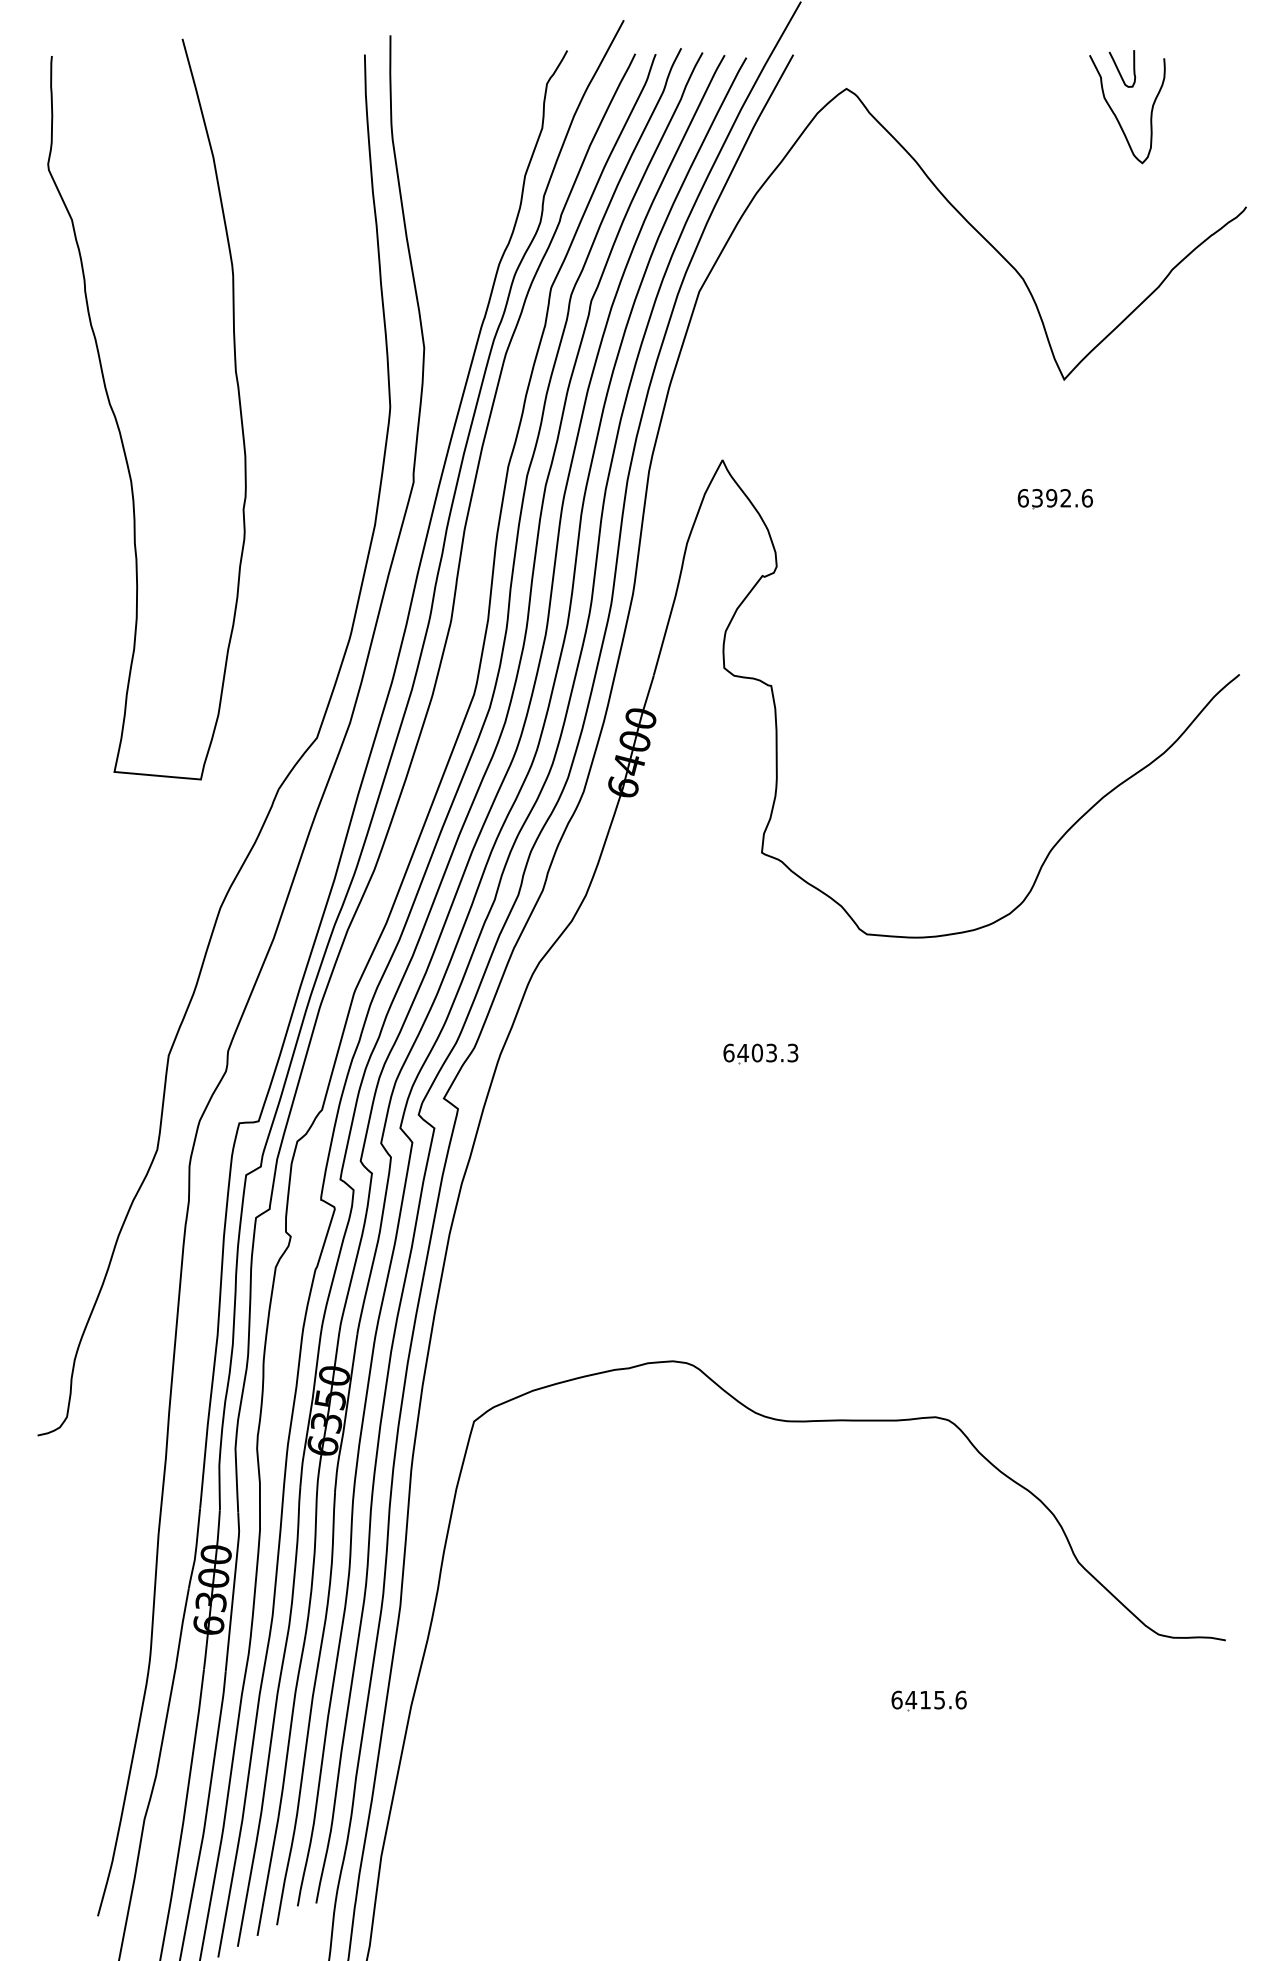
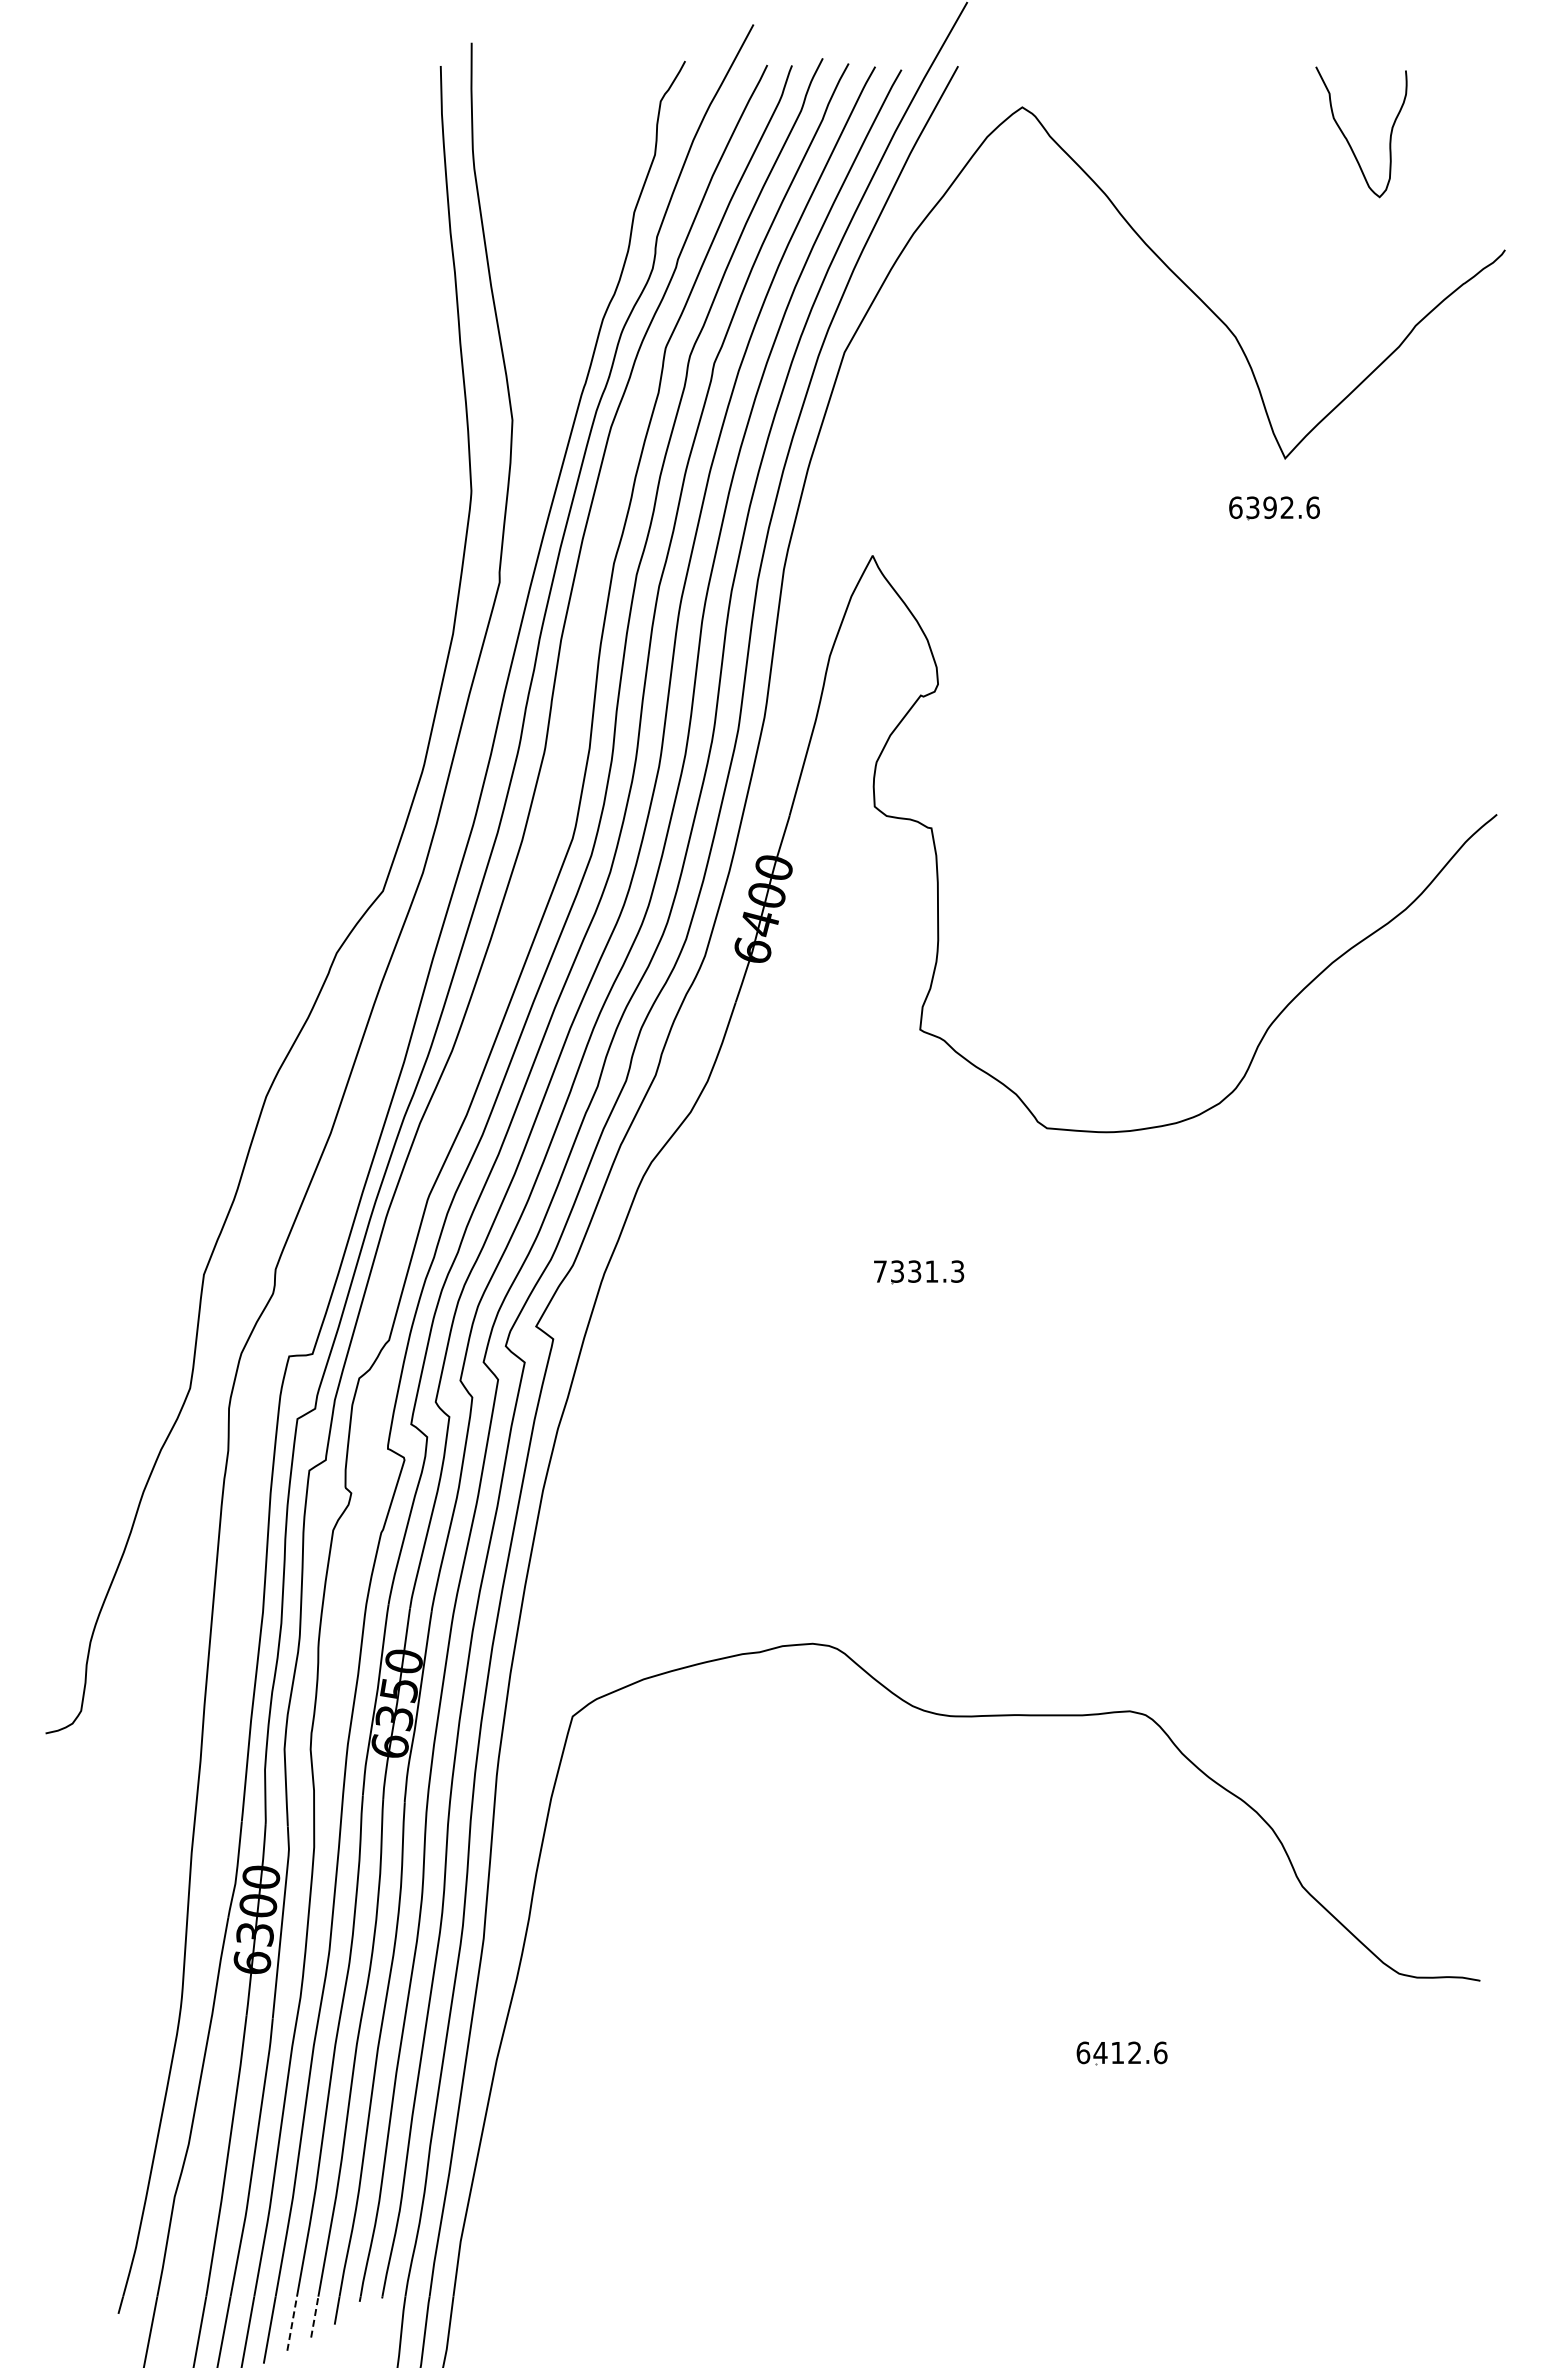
curve: (1119, 69) -> (1351, 84), removed
curve: (117, 419) -> (141, 506), removed
part: (1055, 498) -> (1274, 508), moved
text: (749, 1052) -> (905, 1271), 6403.3 -> 7331.3
text: (939, 1699) -> (1134, 2052), 6415.6 -> 6412.6
line: (260, 1919) -> (314, 2317), solid -> dashed
line: (242, 1924) -> (292, 2323), solid -> dashed

